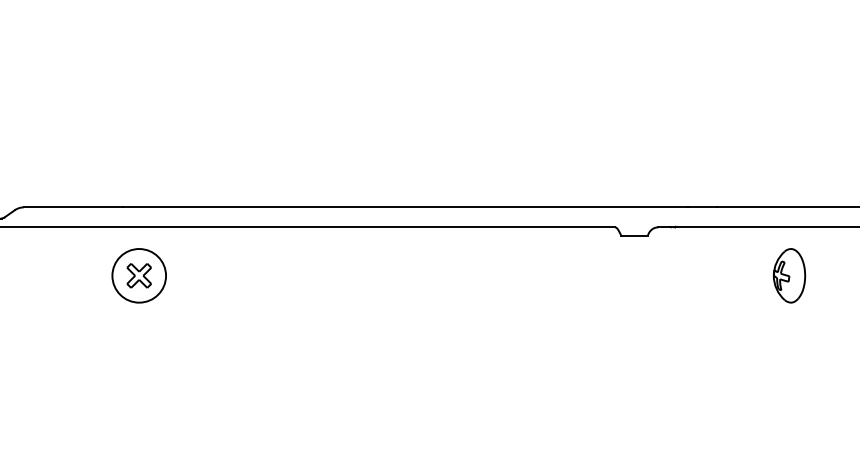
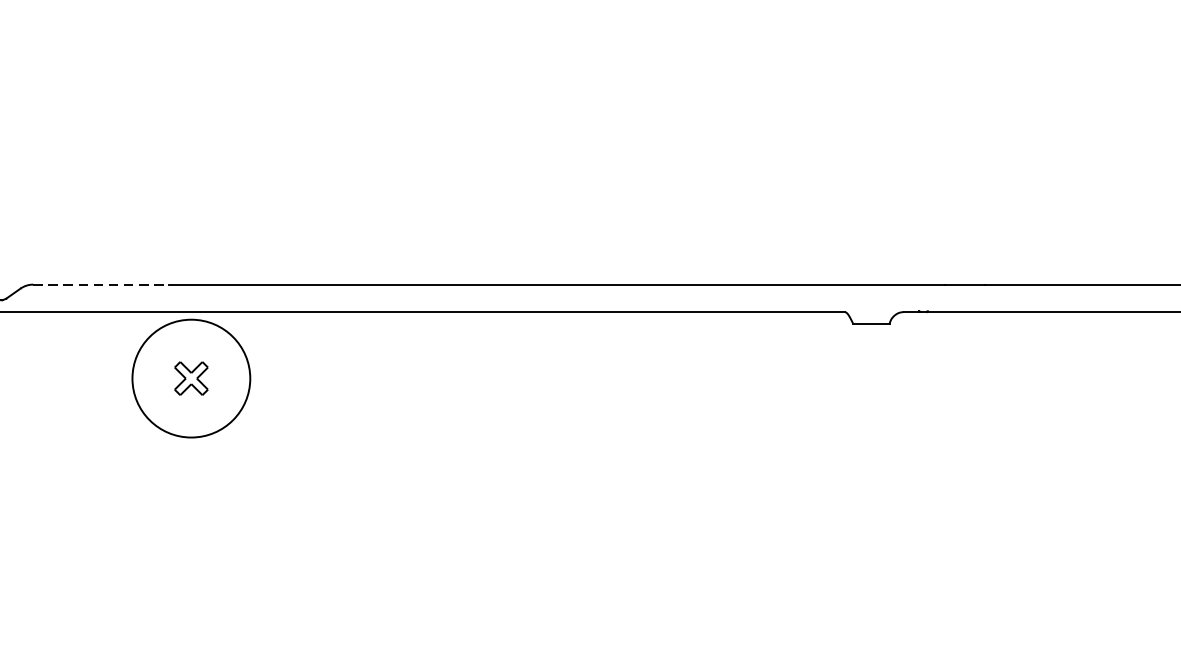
line: (73, 207) -> (101, 284), solid -> dashed
circle: (139, 275) -> (191, 378), size x1.6
part: (789, 275) -> (1083, 378), removed

